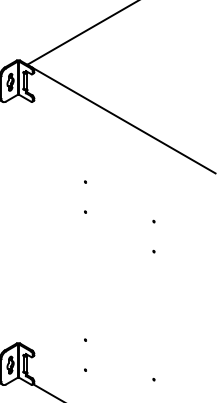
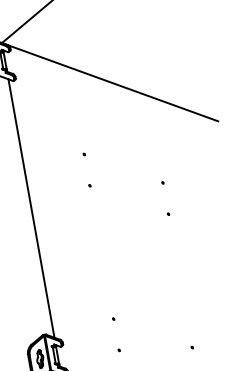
line: (27, 223) -> (31, 208), added

